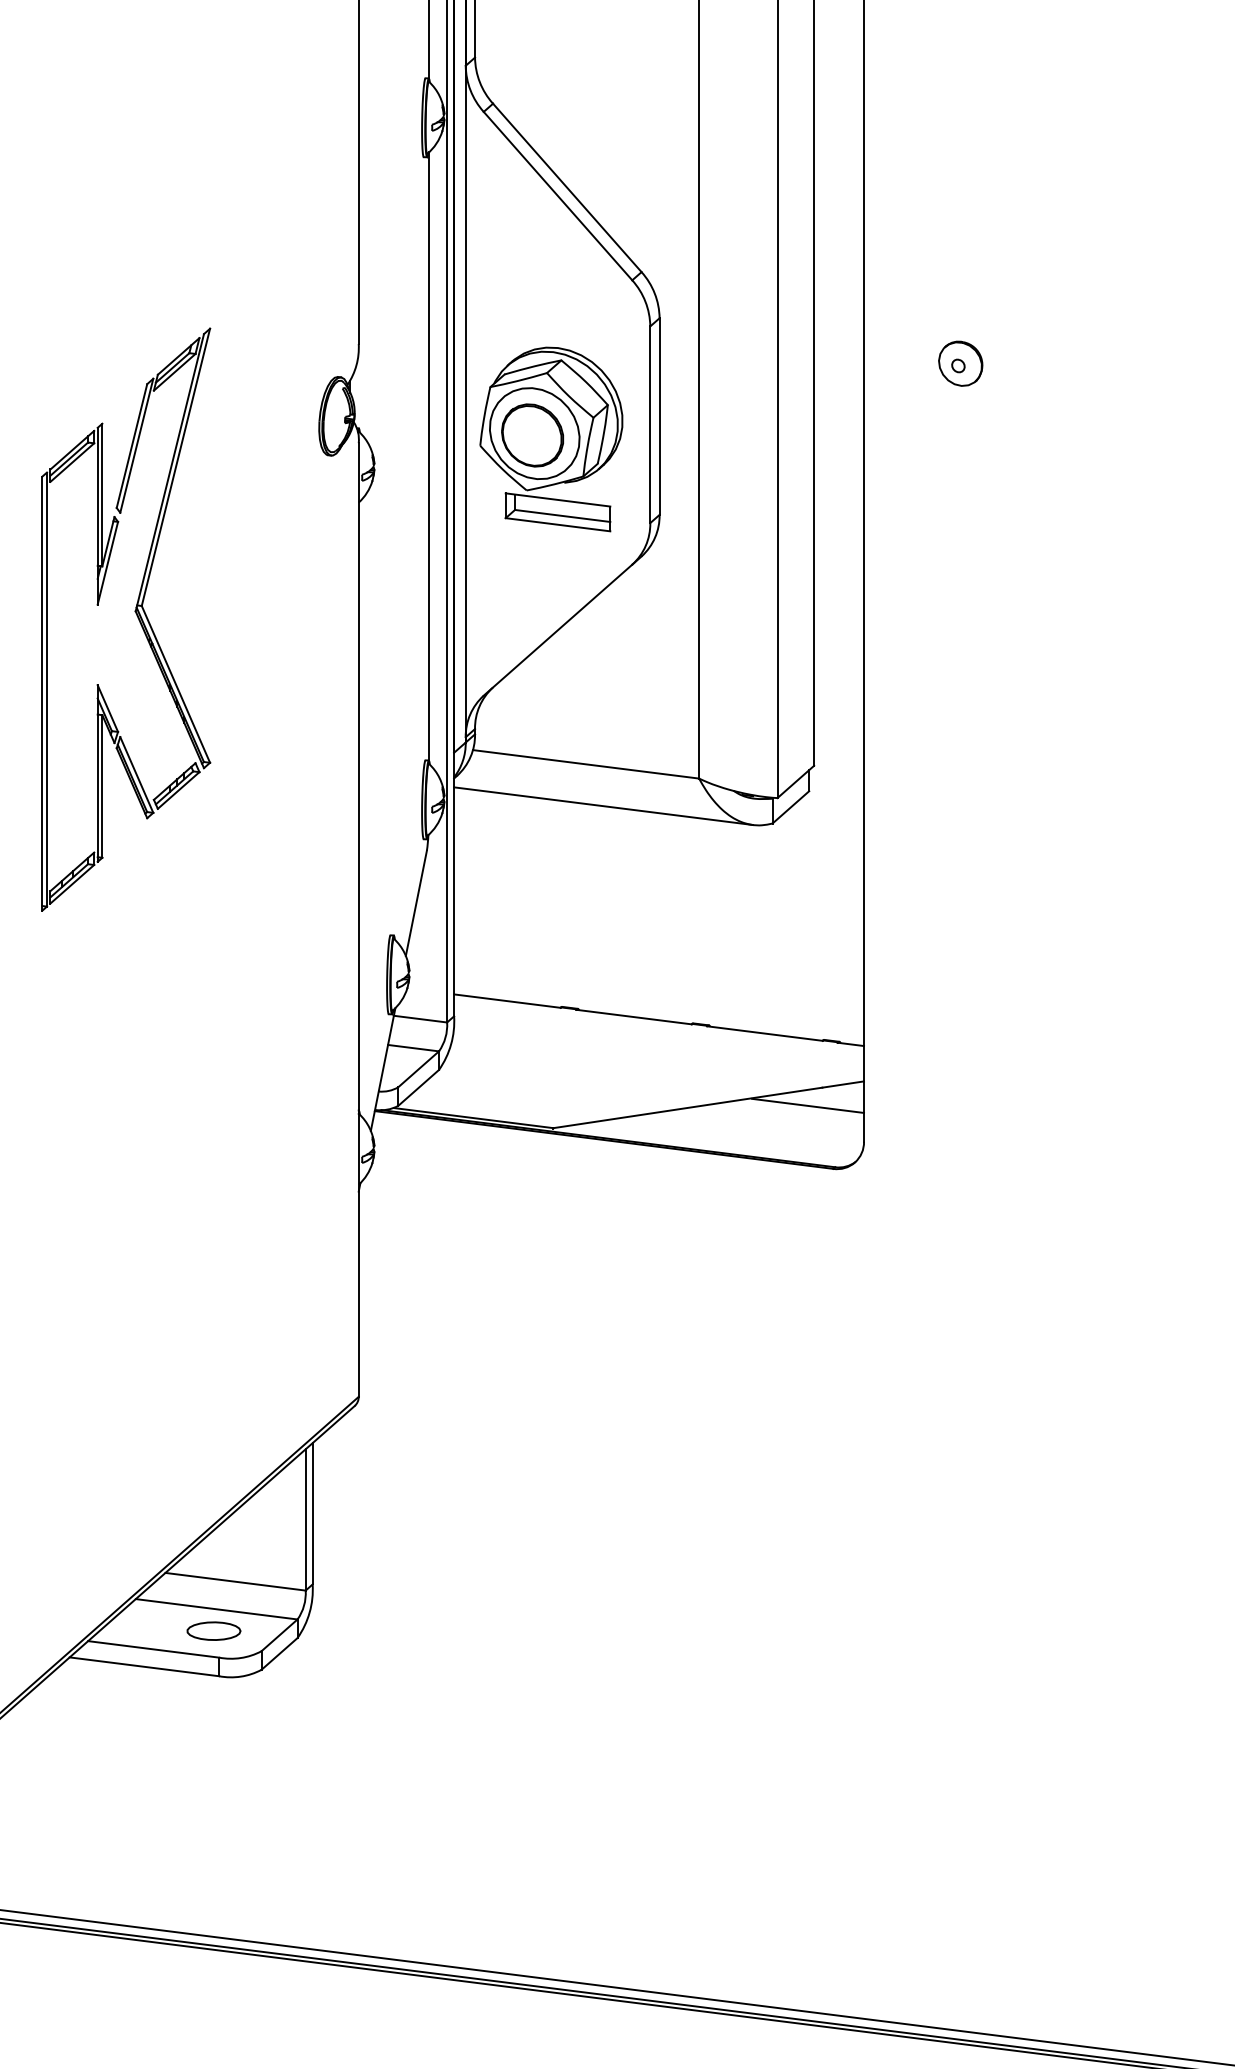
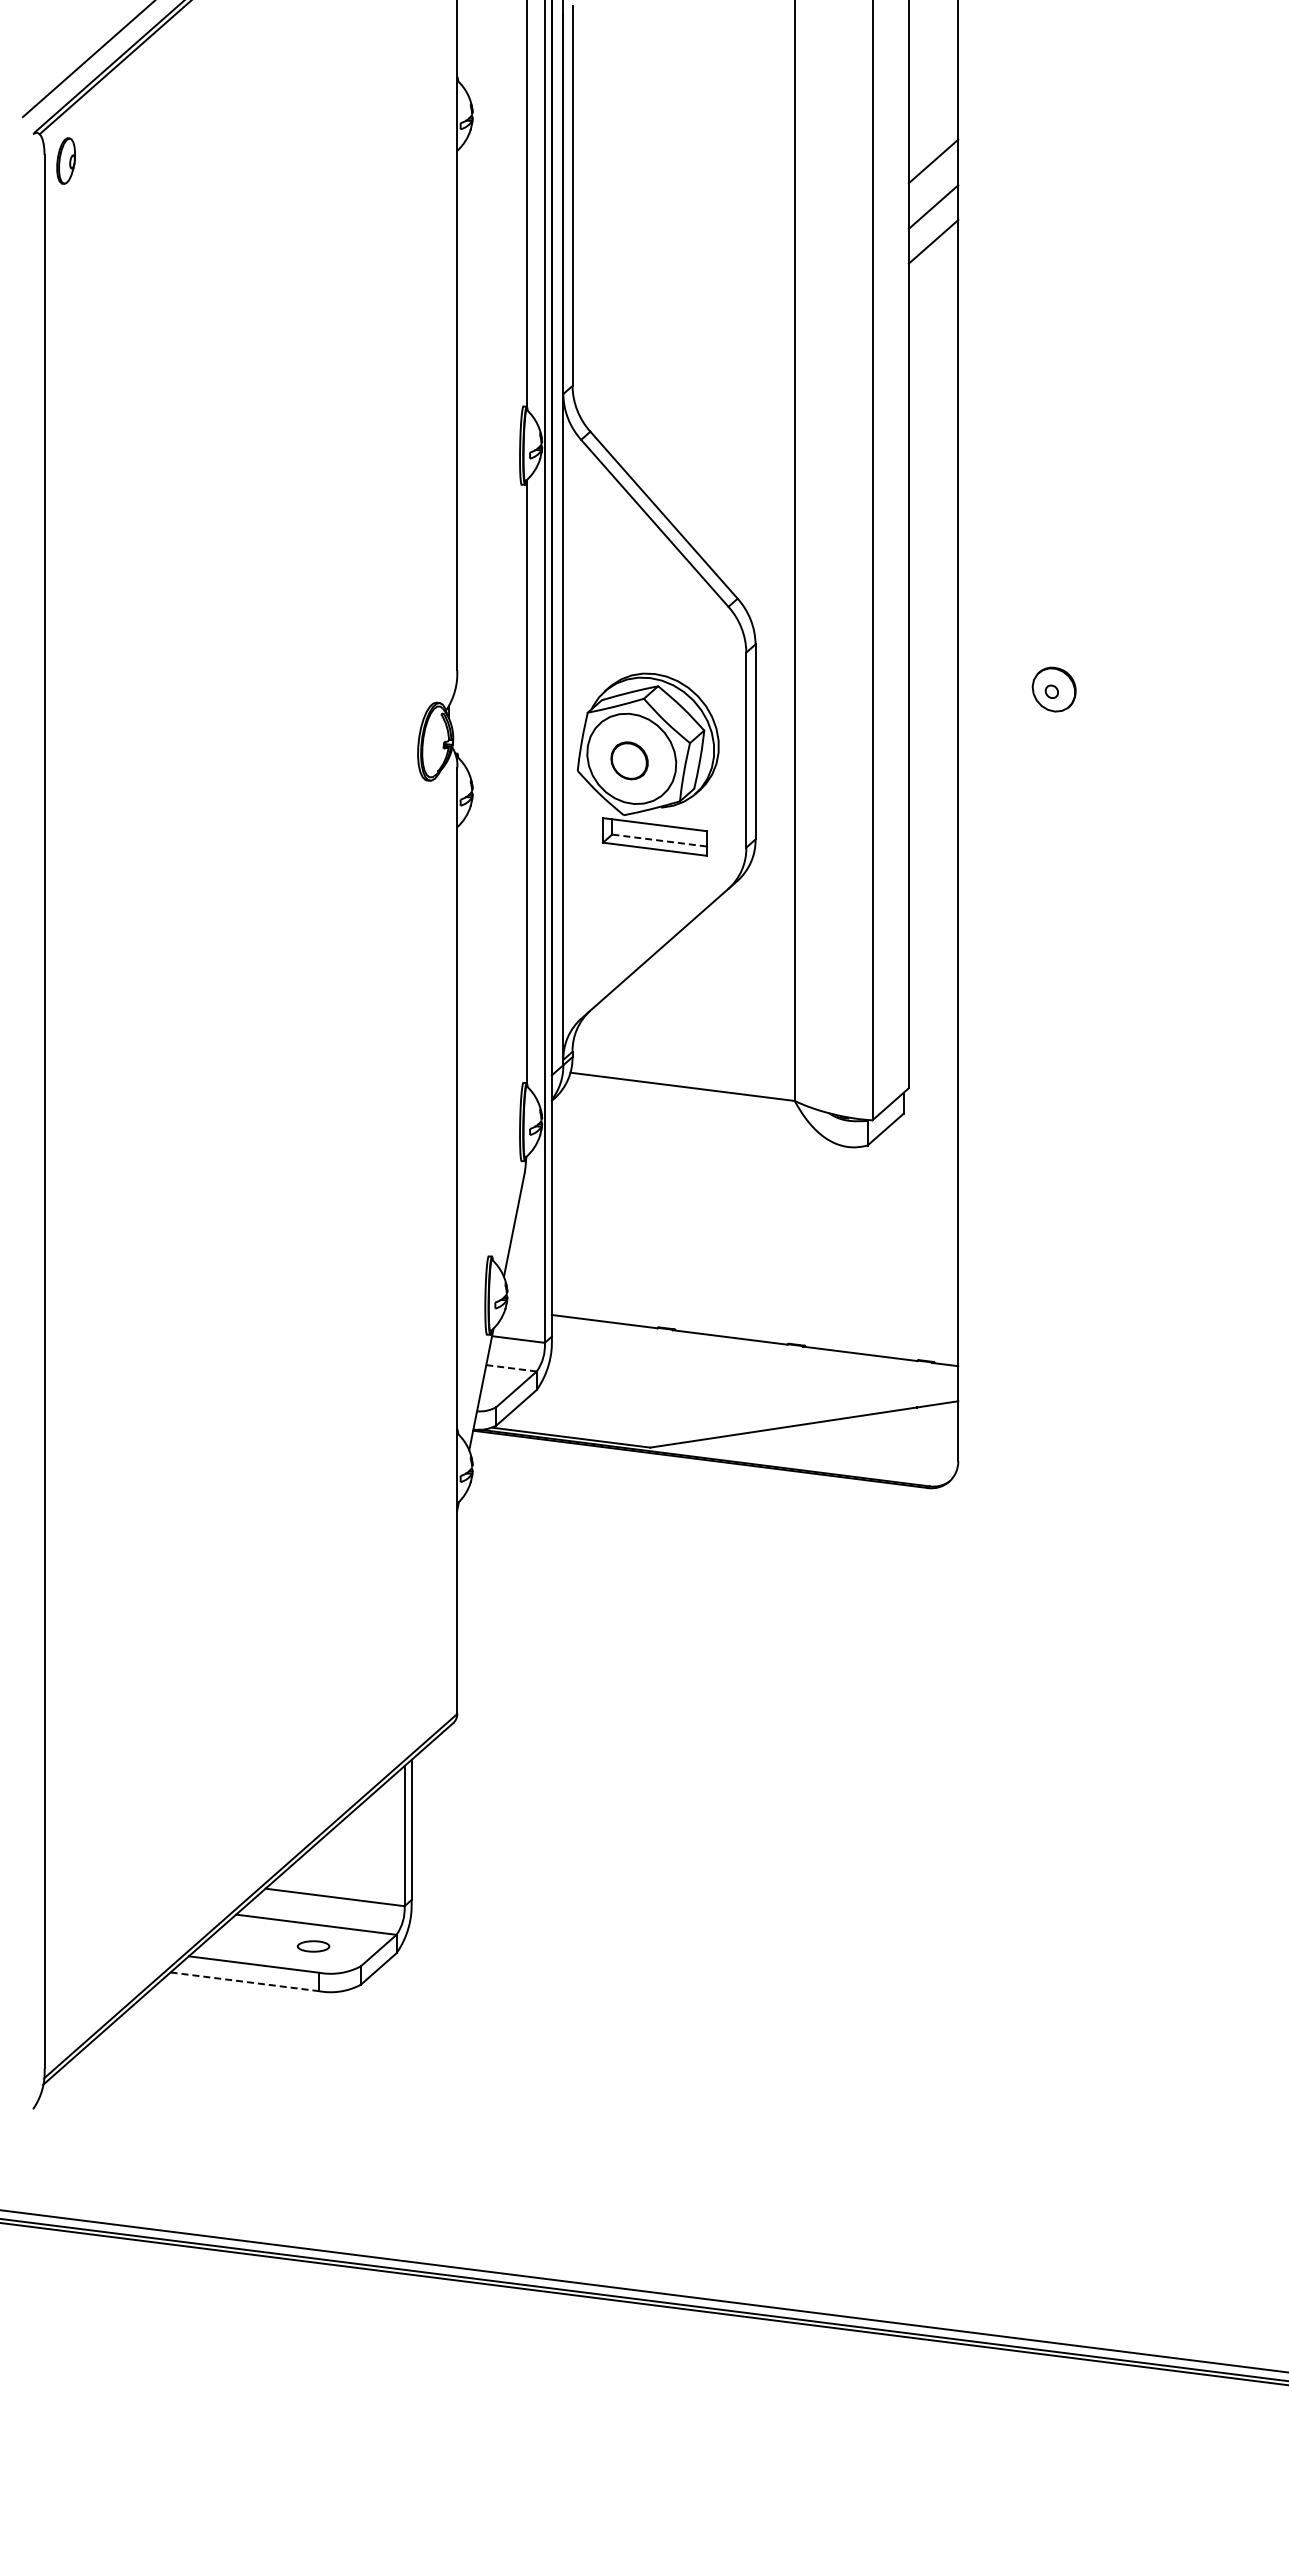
part: (532, 435) -> (629, 760), size x0.6
line: (562, 515) -> (659, 840), solid -> dashed
part: (136, 614) -> (236, 938), removed
line: (603, 806) -> (699, 1128), removed
line: (414, 1048) -> (512, 1368), solid -> dashed
line: (807, 1105) -> (902, 1425), removed
part: (213, 1631) -> (313, 1946), size x0.6
line: (144, 1666) -> (244, 1981), solid -> dashed

